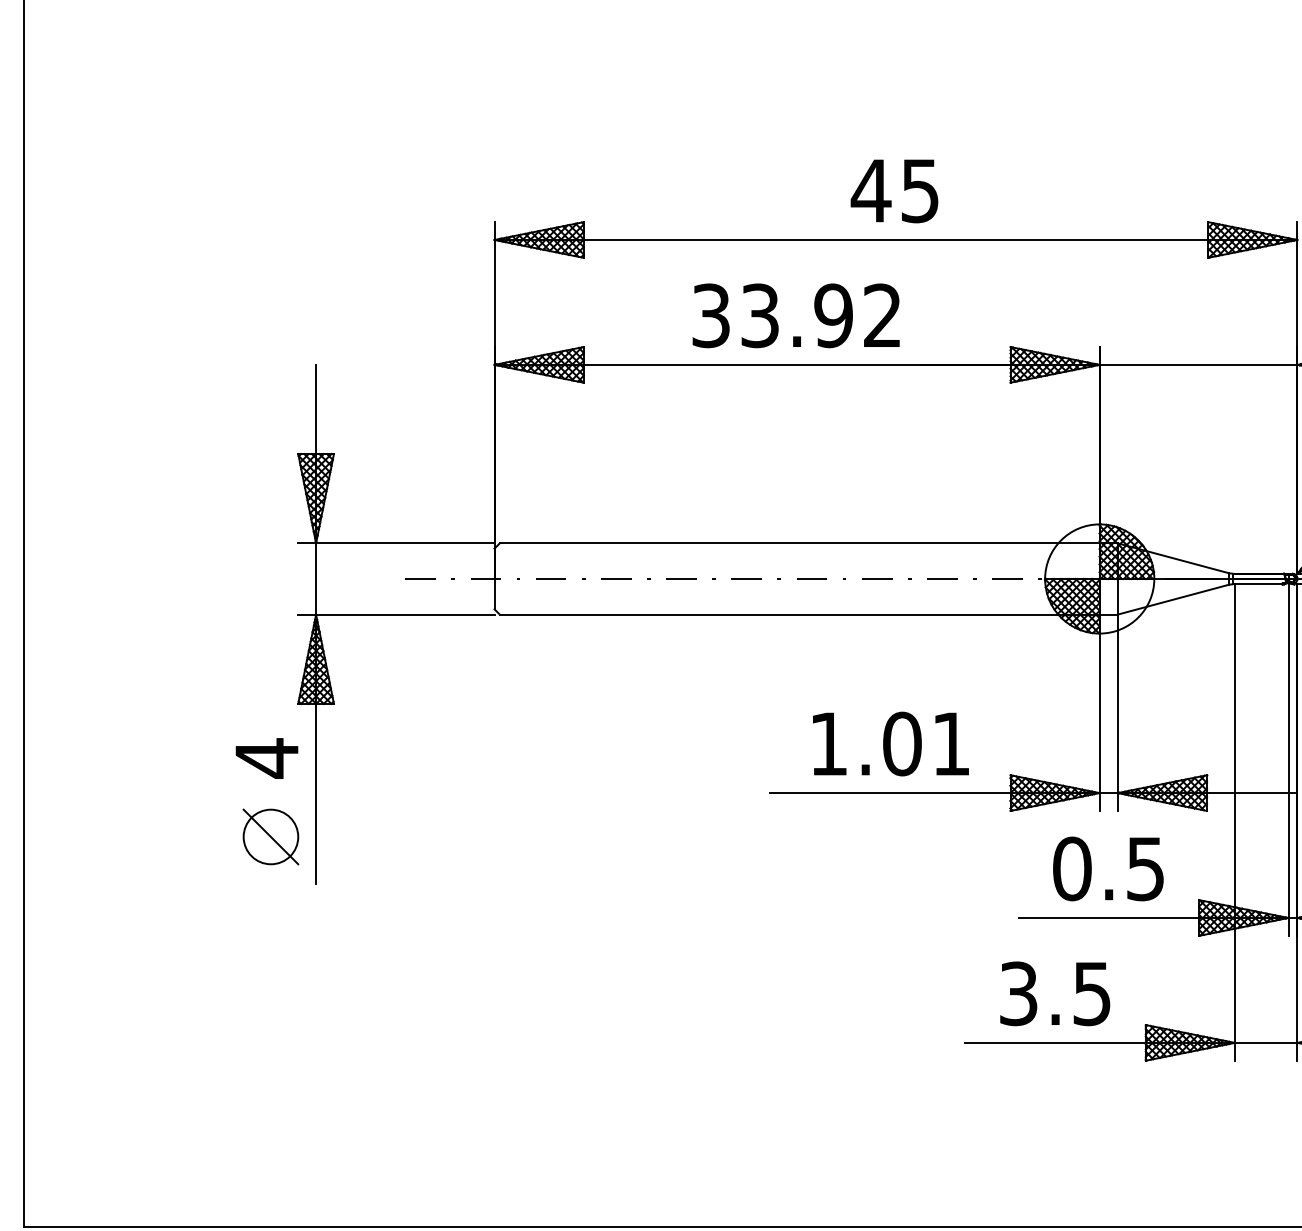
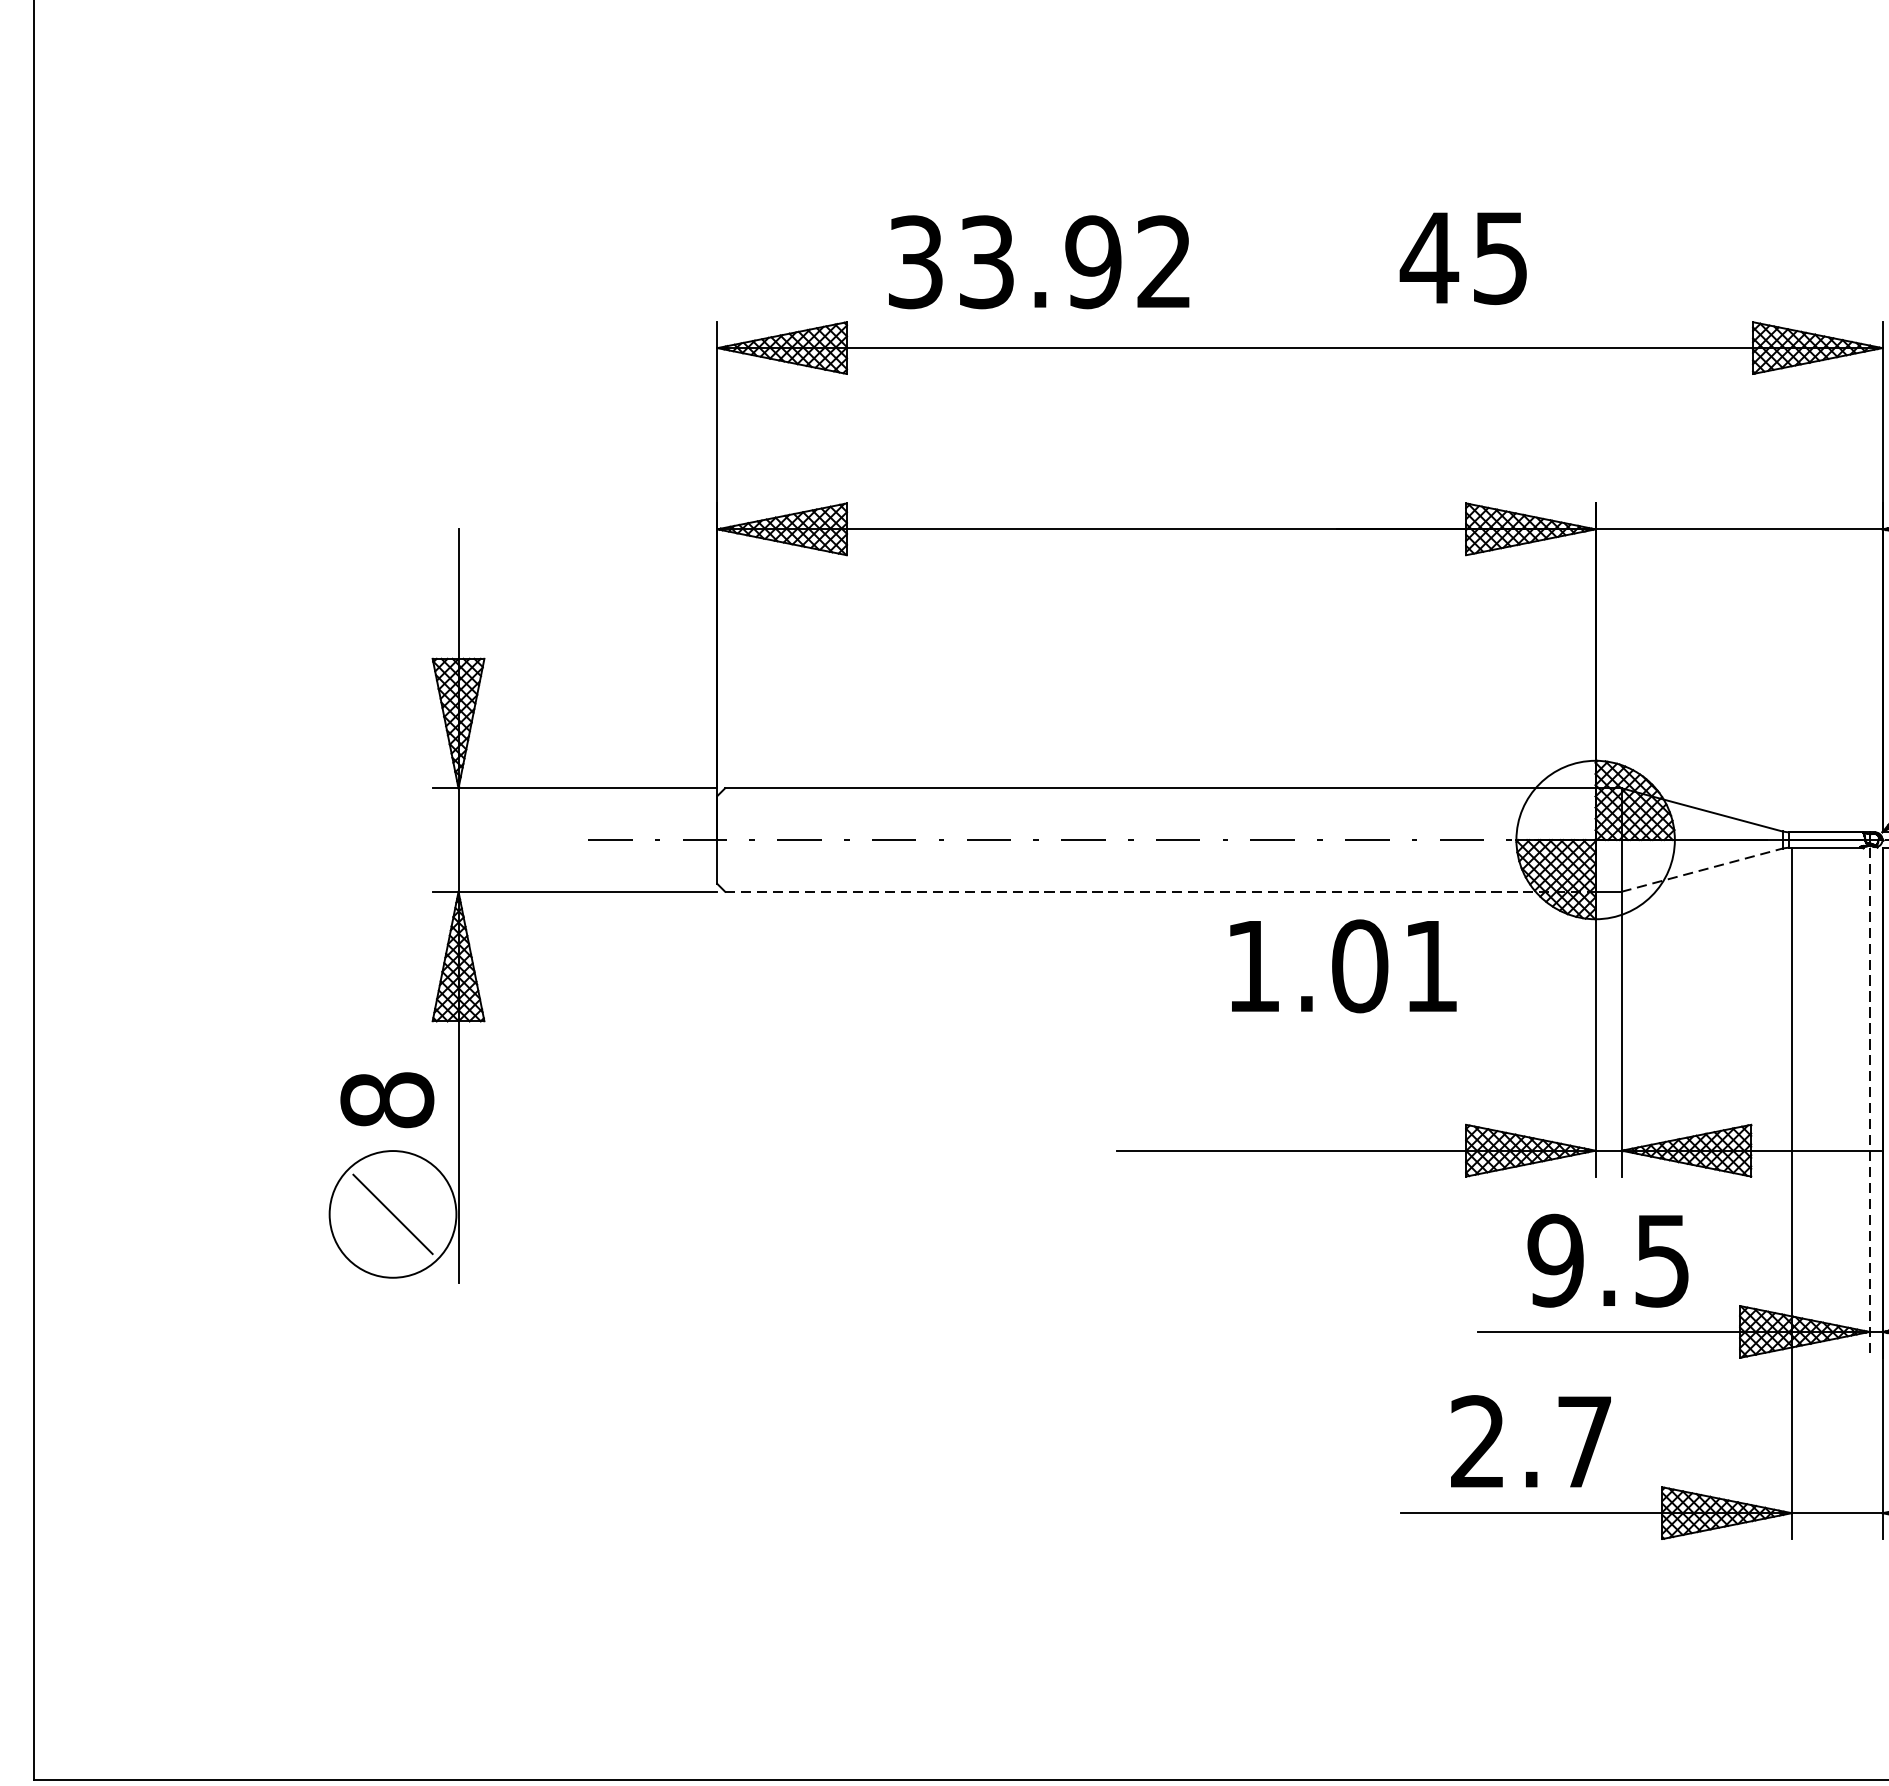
text: (894, 191) -> (1463, 258), moved
text: (795, 315) -> (1038, 261), moved
line: (1173, 599) -> (1702, 869), solid -> dashed
line: (799, 614) -> (1159, 891), solid -> dashed
text: (890, 743) -> (1342, 965), moved
text: (266, 758) -> (386, 1100), 4 -> 8
line: (1288, 760) -> (1869, 1103), solid -> dashed
circle: (270, 836) -> (392, 1213), size x1.6
text: (1071, 868) -> (1554, 1260), 0.5 -> 9.5
text: (1055, 993) -> (1531, 1441), 3.5 -> 2.7

